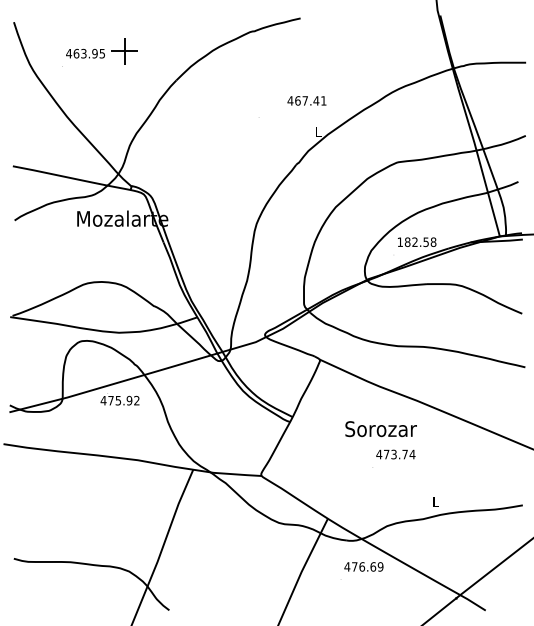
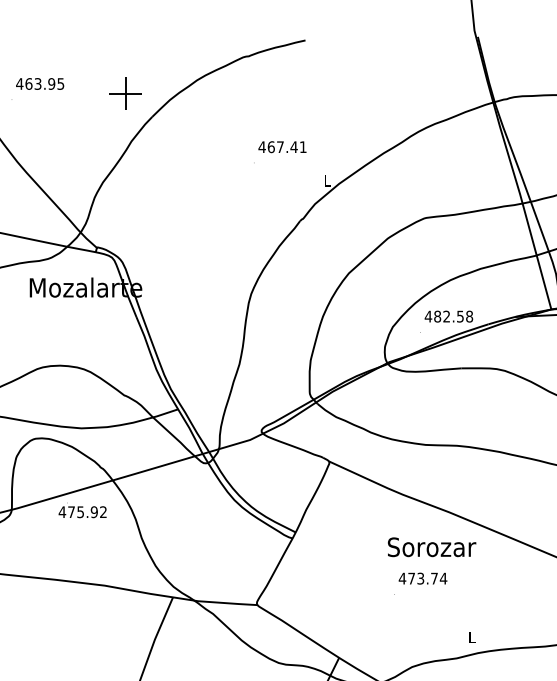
part: (124, 51) -> (125, 93), moved
text: (306, 100) -> (281, 146), moved
text: (400, 241) -> (428, 315), 182.58 -> 482.58
text: (380, 429) -> (431, 547), moved

